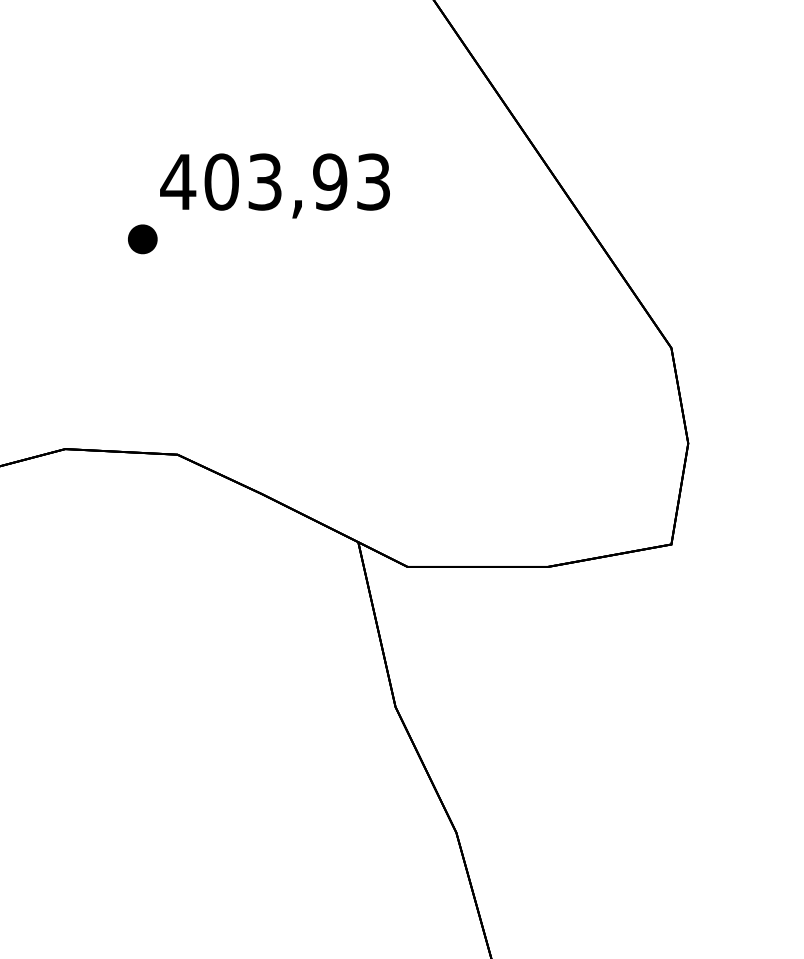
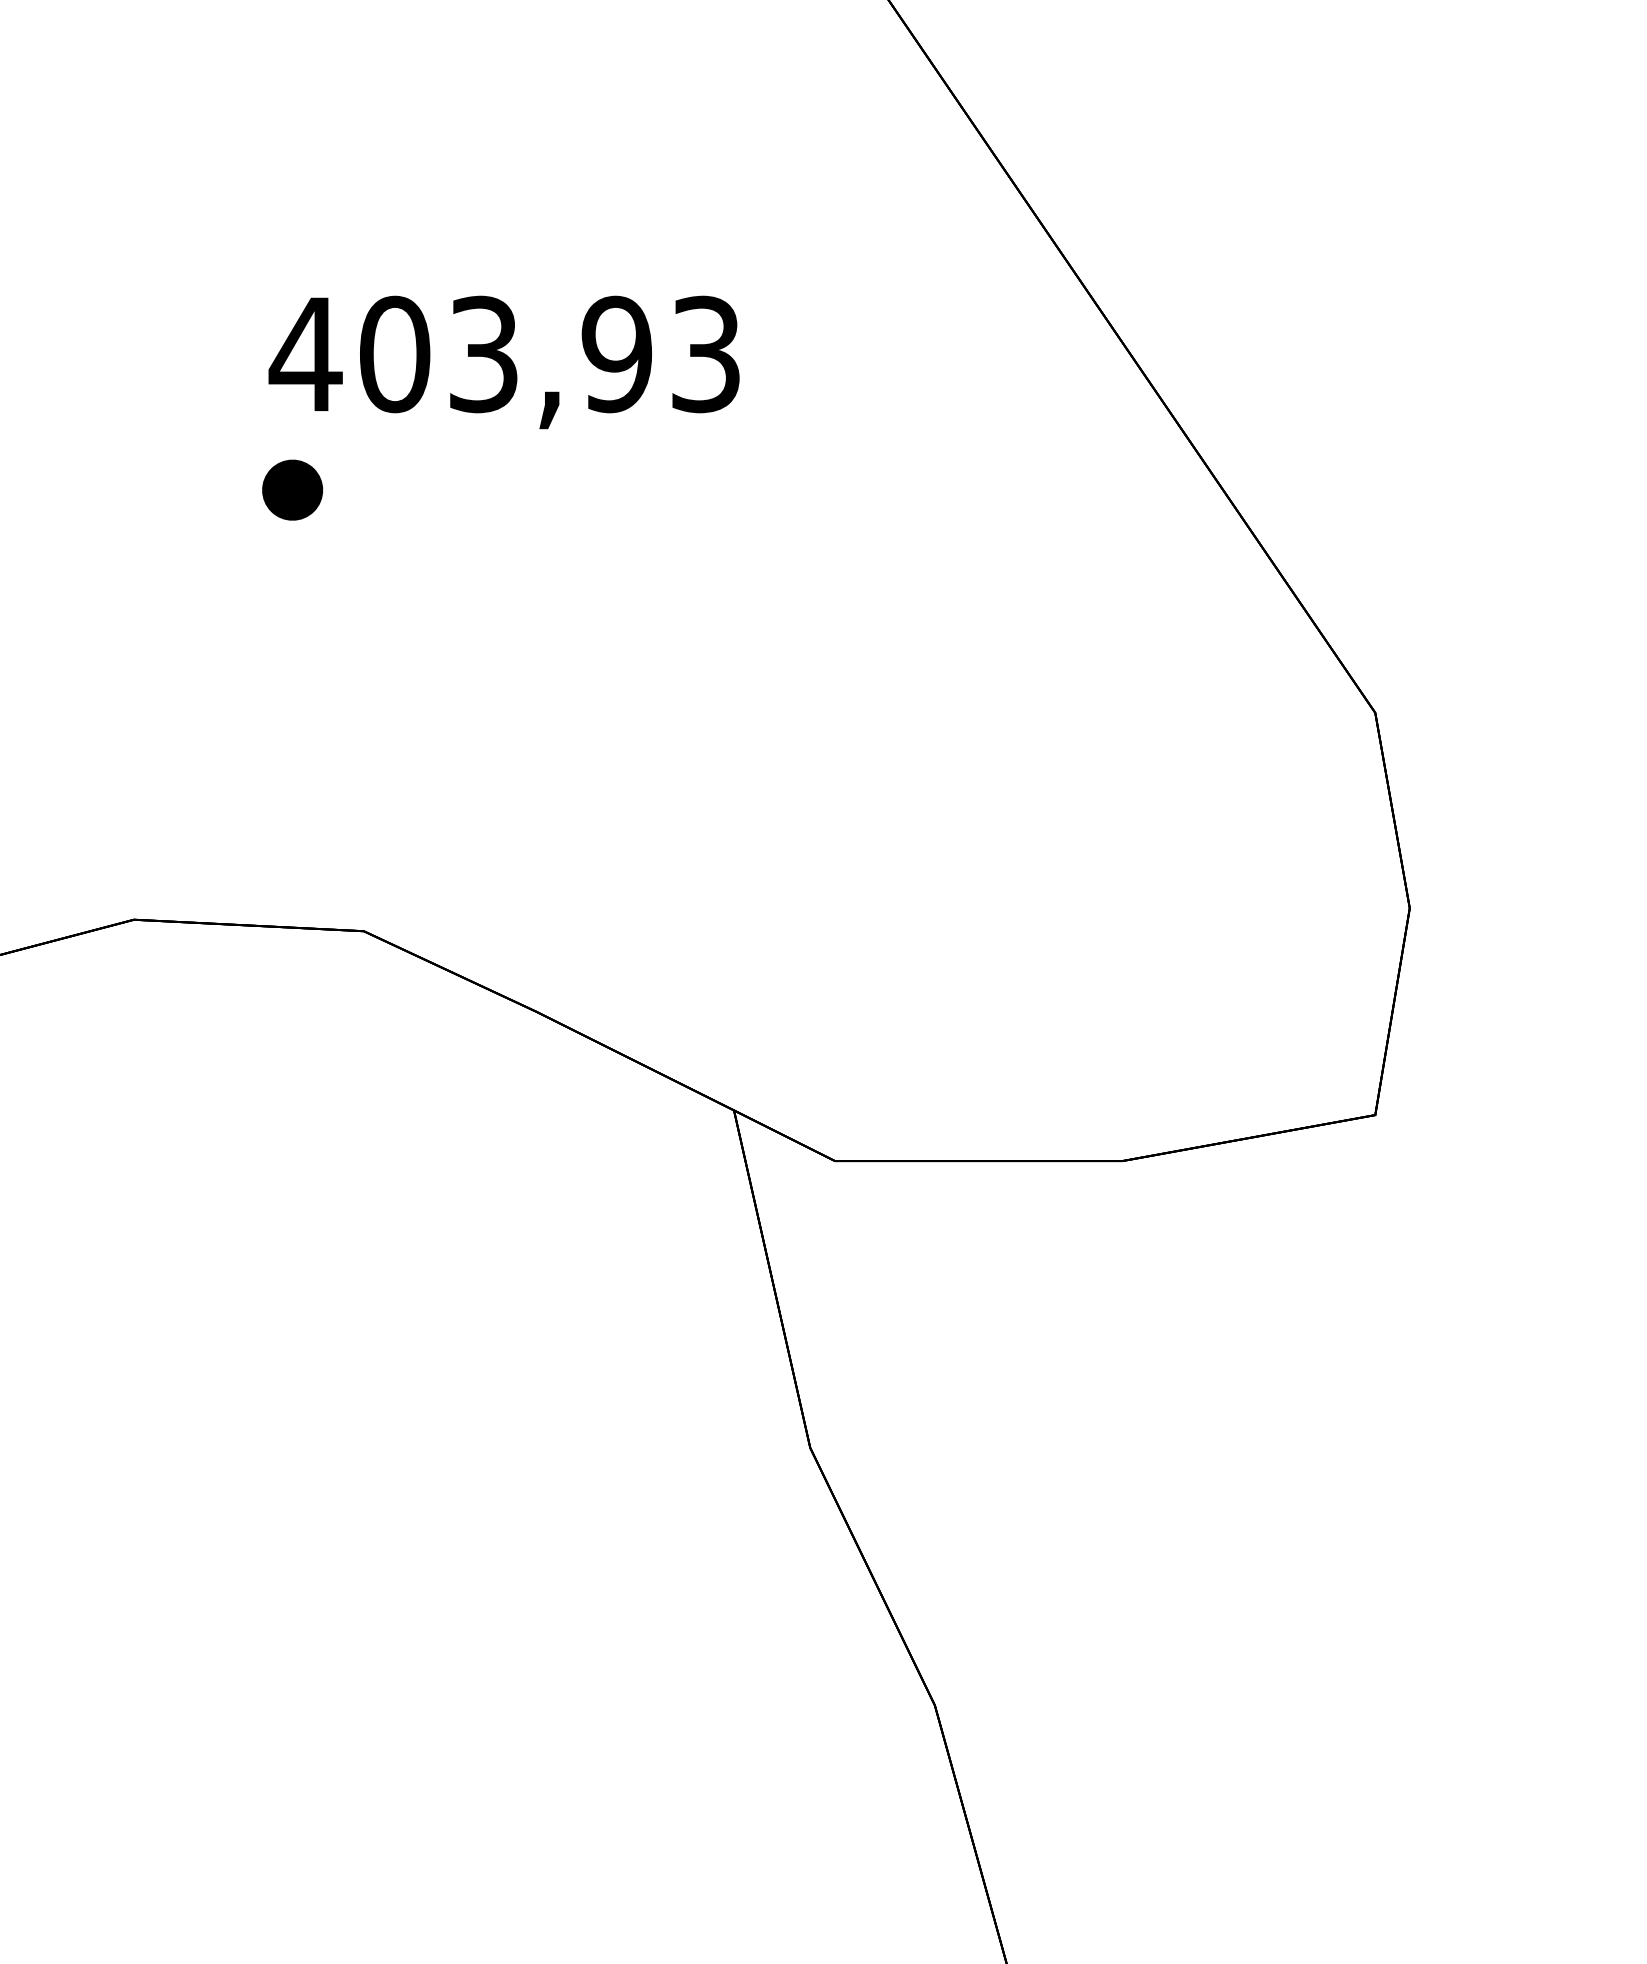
text: (274, 185) -> (502, 361), moved

